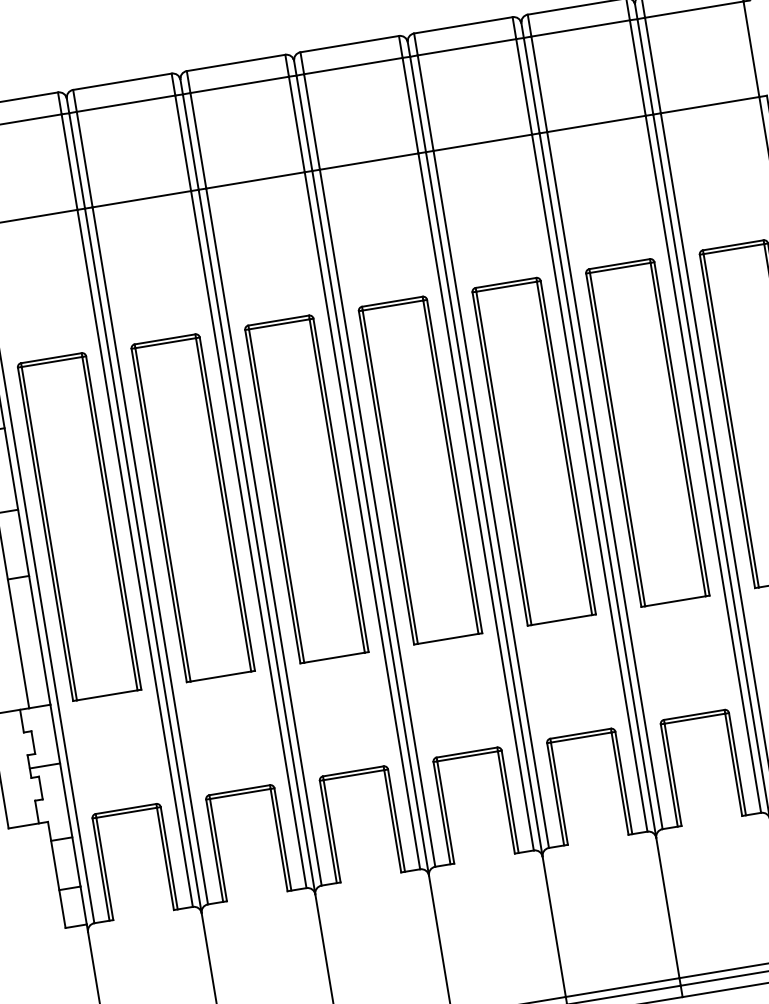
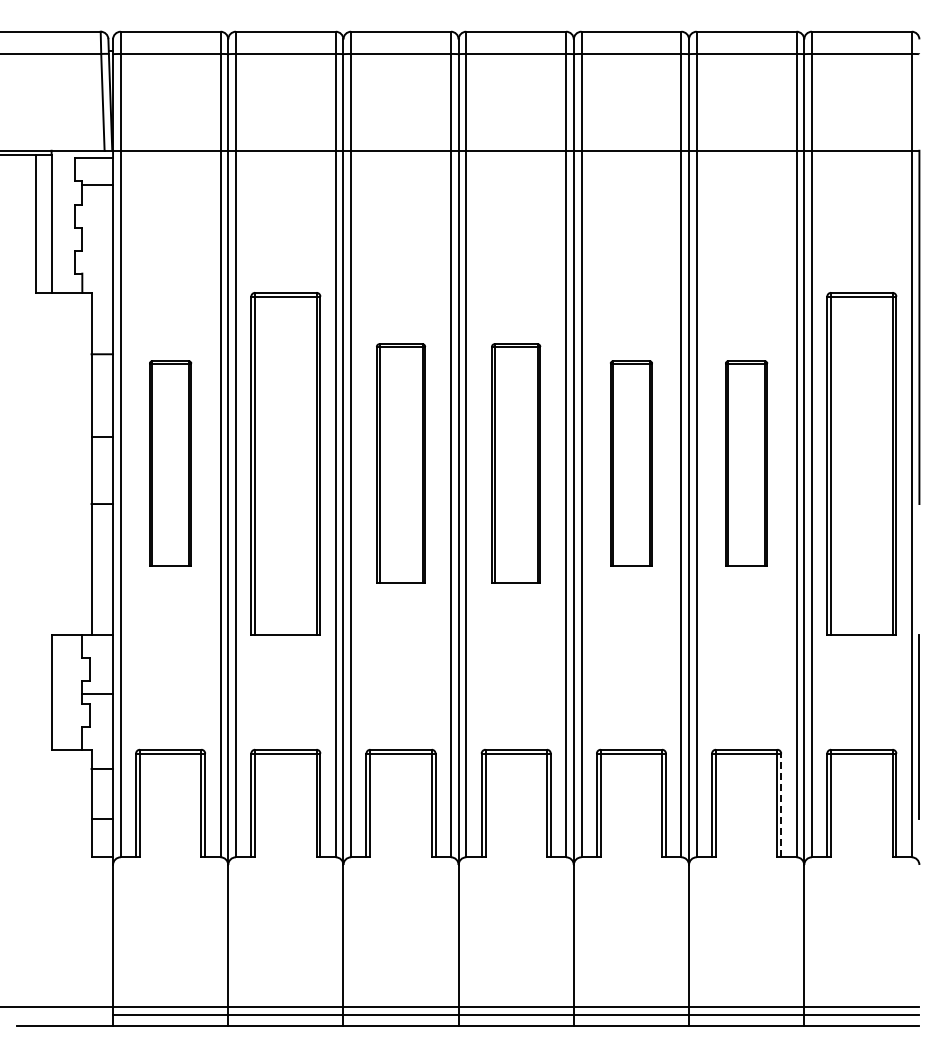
part: (647, 432) -> (746, 463), size x0.6
part: (533, 451) -> (631, 463), size x0.6
part: (419, 470) -> (515, 463), size x0.7
part: (306, 489) -> (400, 463), size x0.7
part: (79, 526) -> (170, 463), size x0.6
line: (737, 764) -> (781, 805), solid -> dashed

